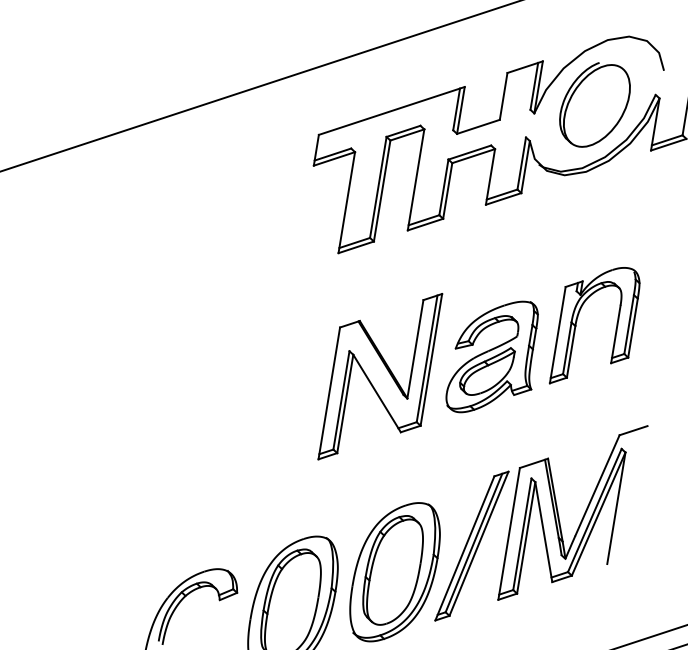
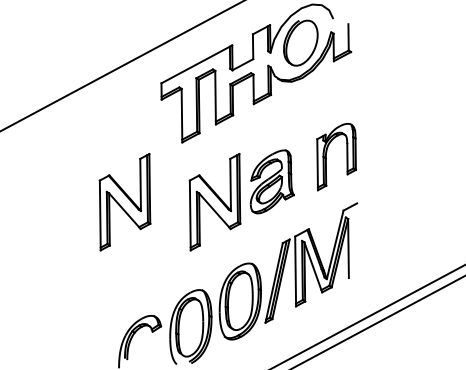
part: (576, 324) -> (326, 157), moved
part: (209, 347) -> (124, 202), added

